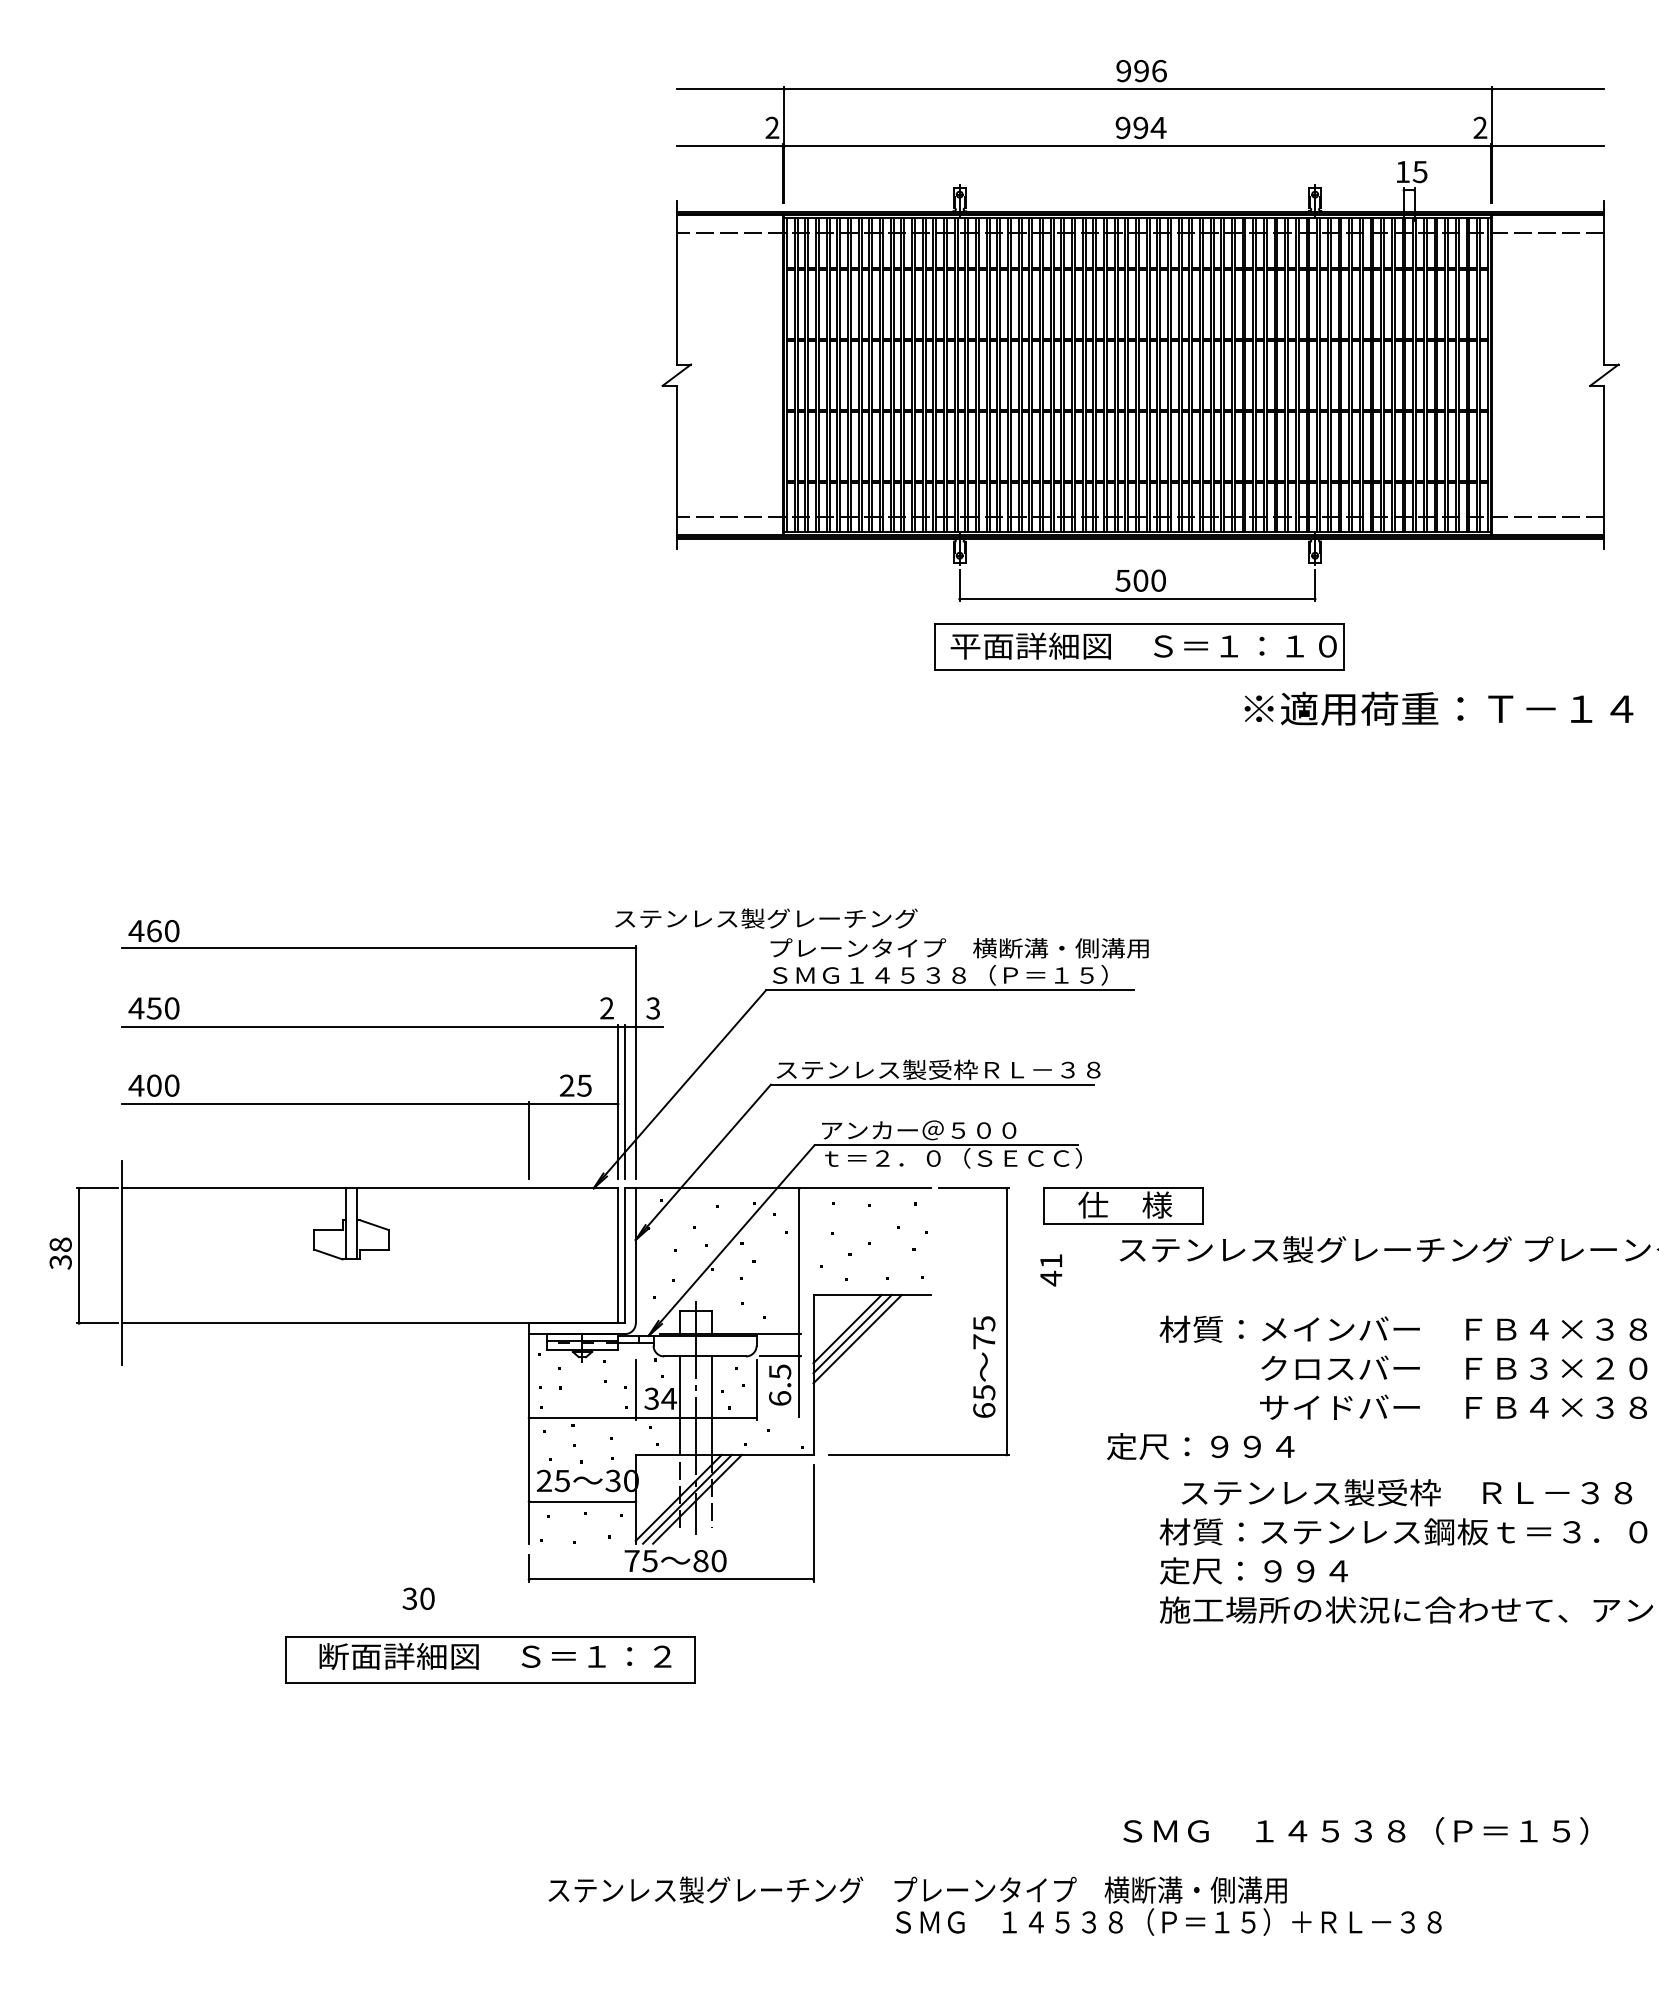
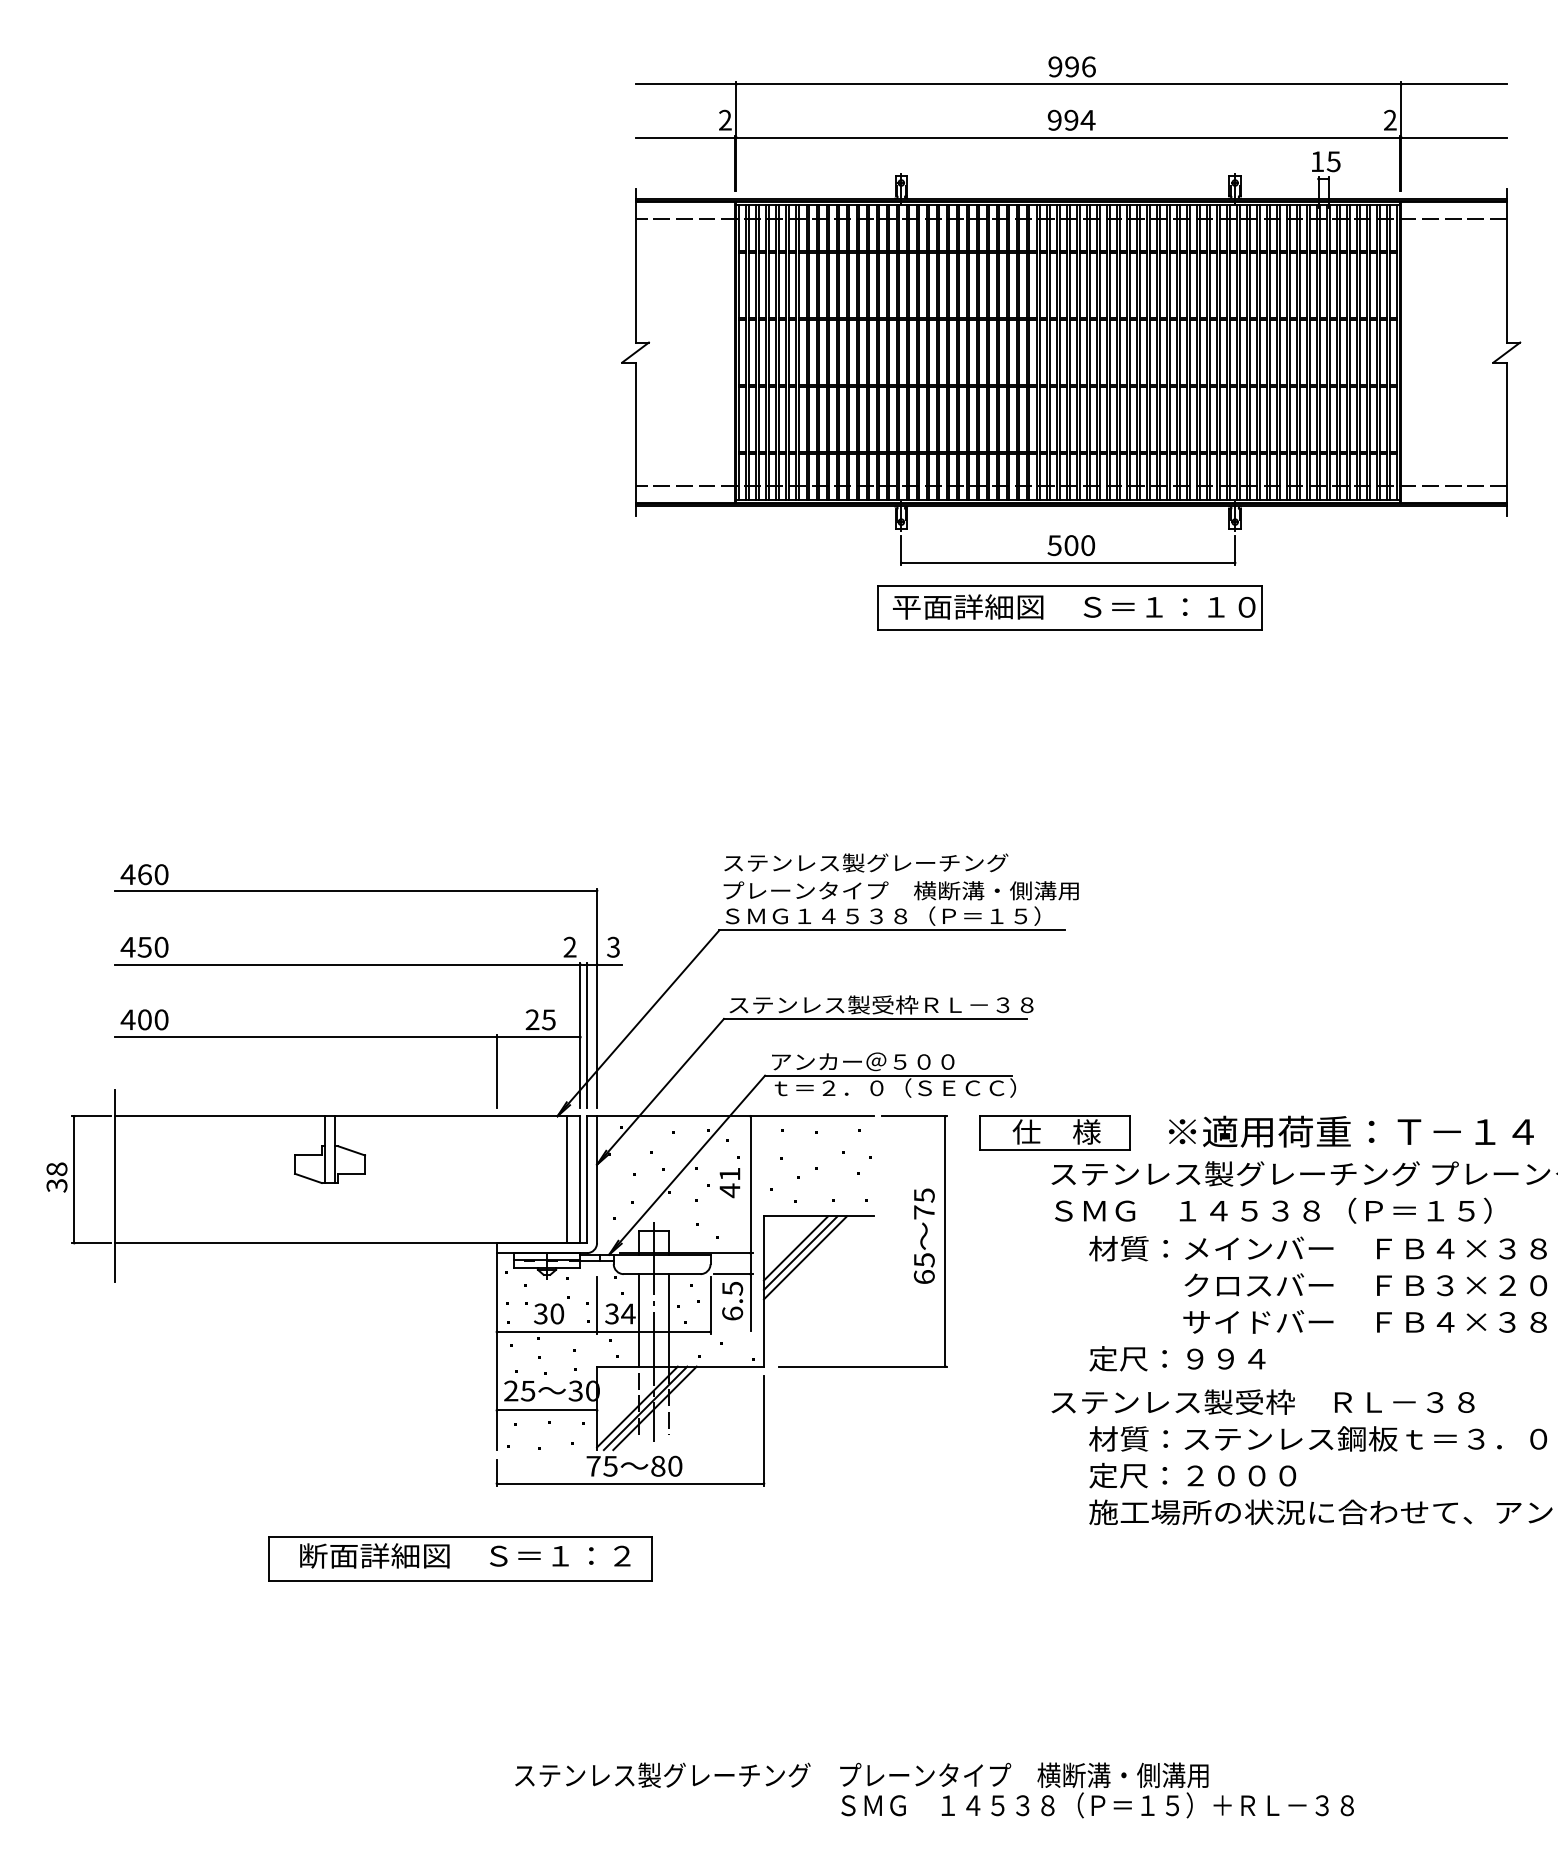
text: (1438, 708) -> (1350, 1131), moved
text: (766, 918) -> (866, 862), moved
line: (603, 1255) -> (566, 1179), added
text: (1051, 1270) -> (730, 1183), moved
text: (984, 1366) -> (924, 1235), moved
text: (1200, 1446) -> (1177, 1358), moved
text: (1406, 1492) -> (1262, 1401), moved
text: (1322, 1571) -> (1242, 1476), 定尺：９９４ -> 定尺：２０００
text: (418, 1598) -> (548, 1313), moved
text: (1355, 1830) -> (1273, 1210), moved

